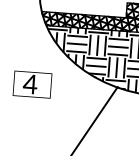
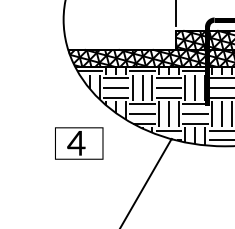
text: (32, 84) -> (79, 143), moved

